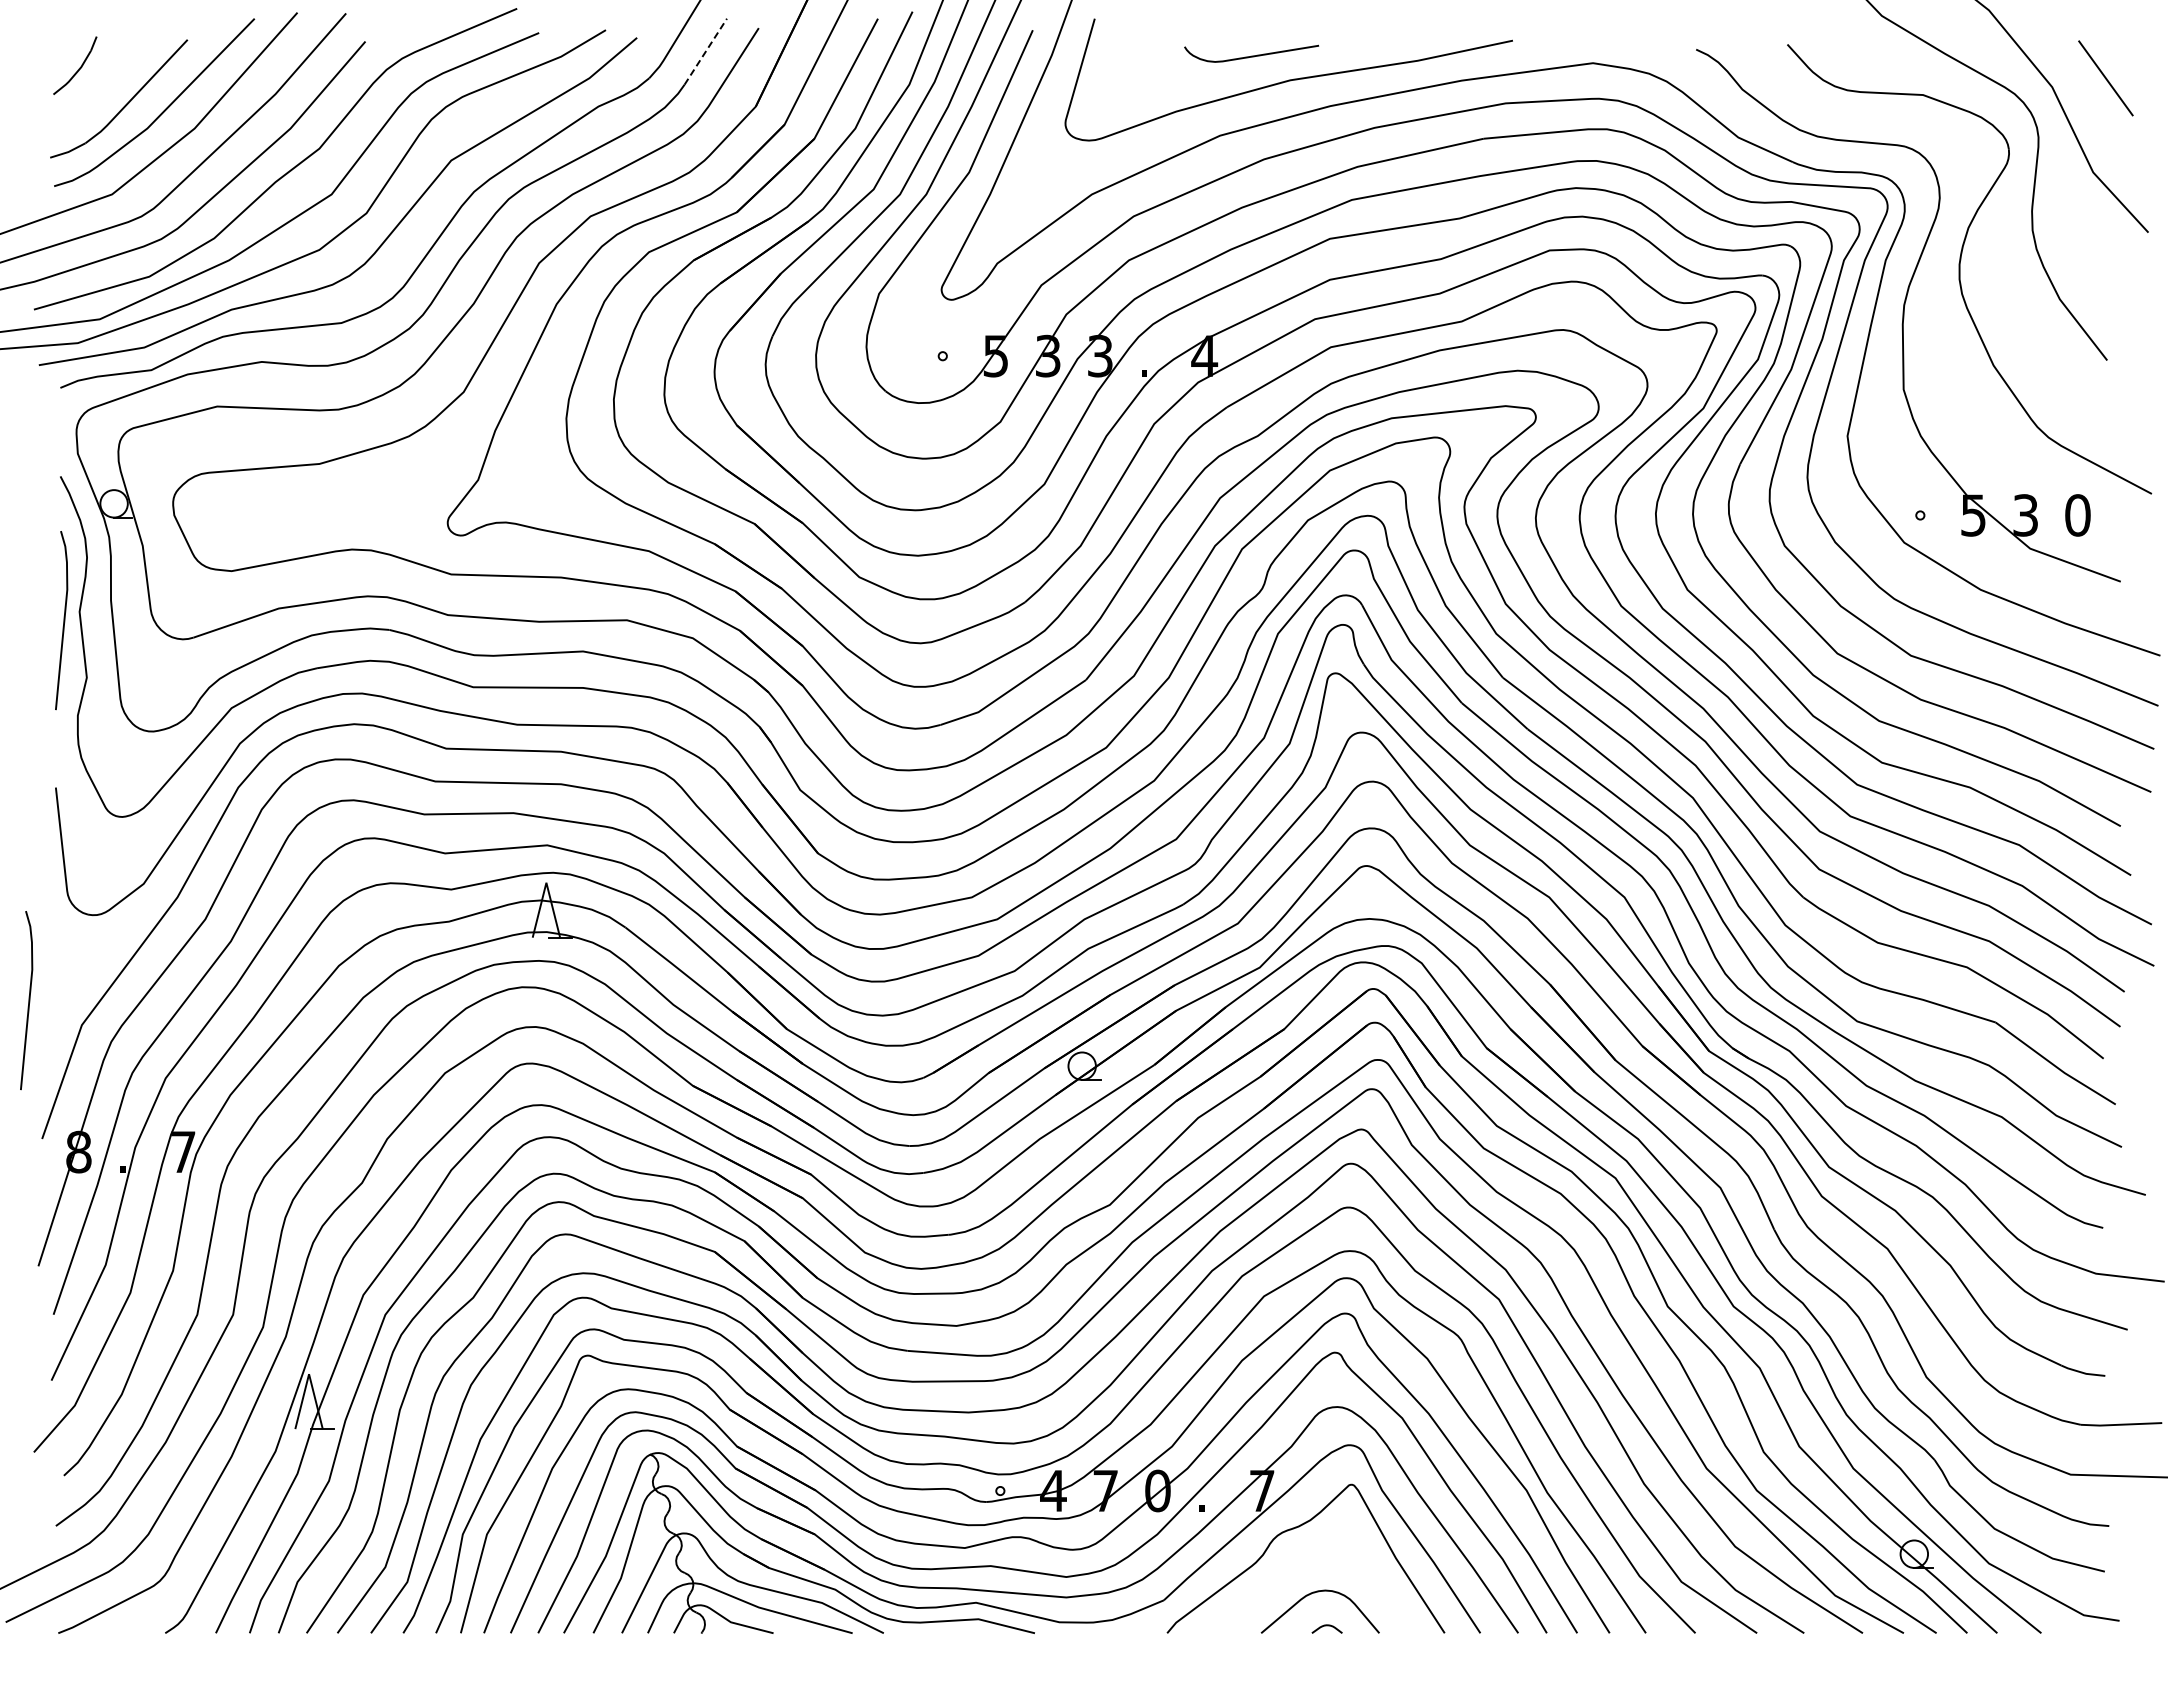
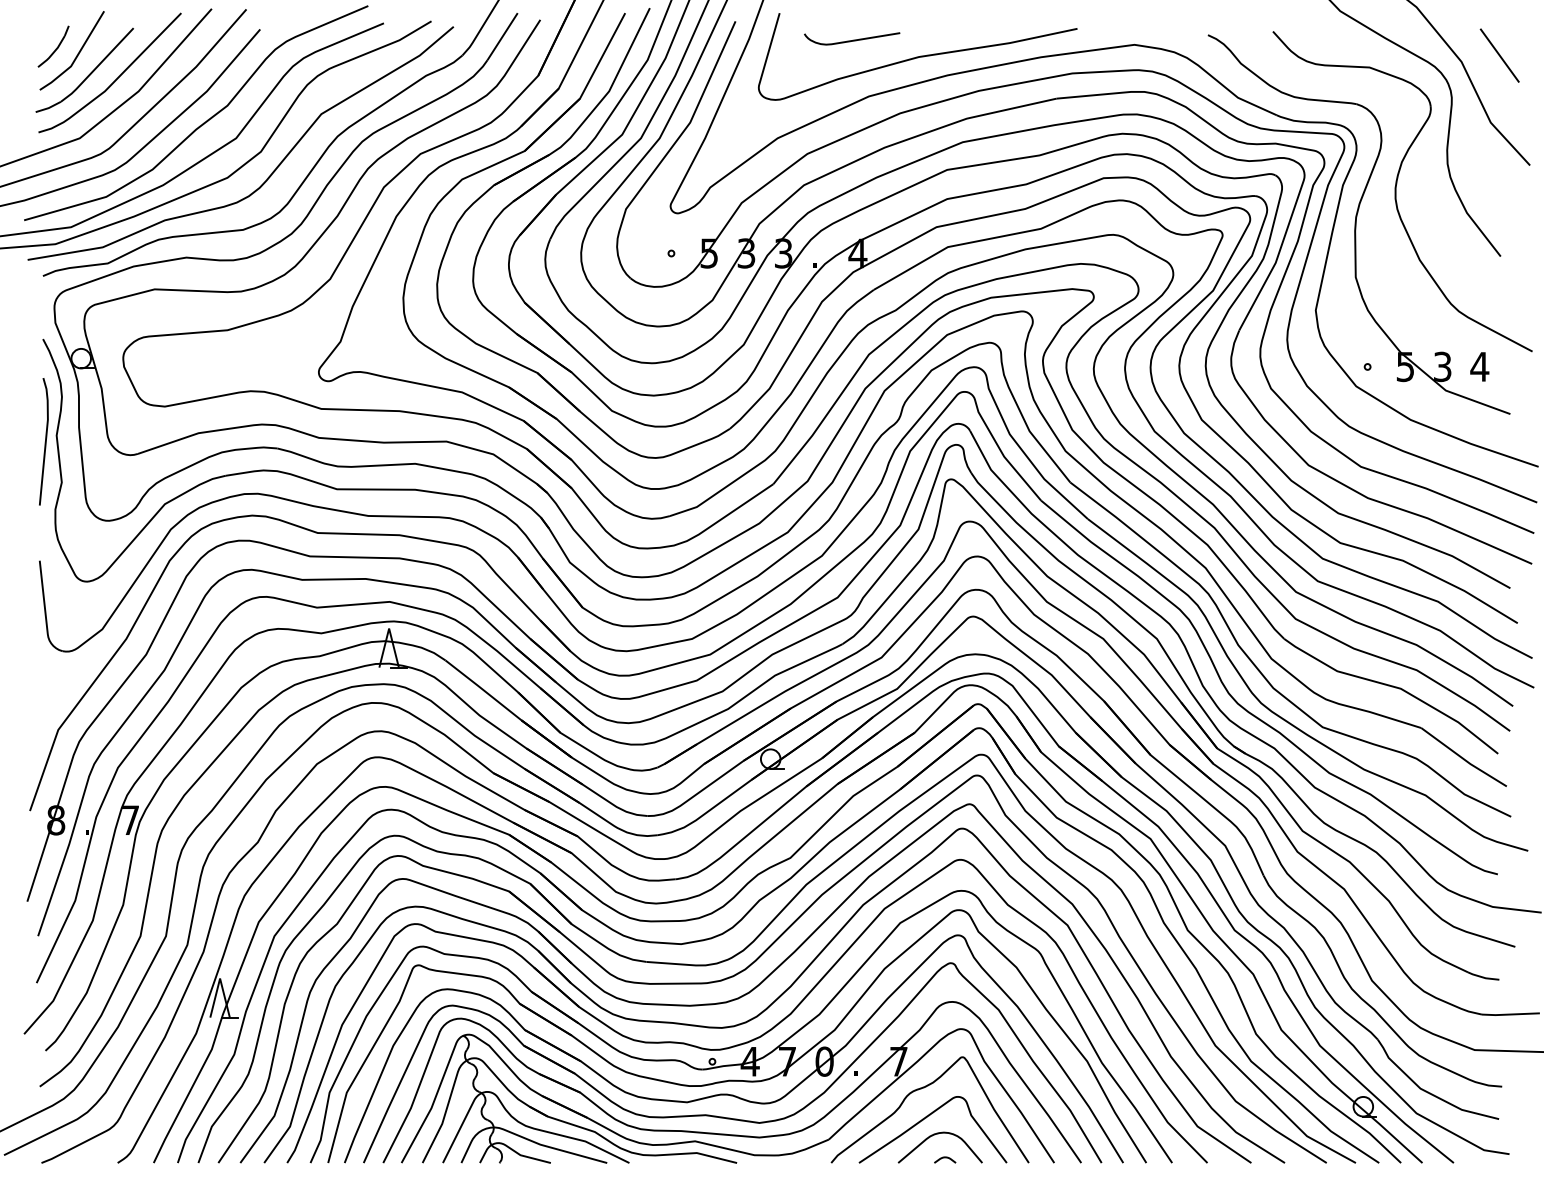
line: (706, 51) -> (503, 36), dashed -> solid
curve: (1251, 55) -> (852, 40), moved
line: (109, 75) -> (77, 53), added
text: (2077, 515) -> (1479, 366), 0 -> 4
line: (28, 1000) -> (20, 712), removed
curve: (1300, 1570) -> (926, 1118), added

